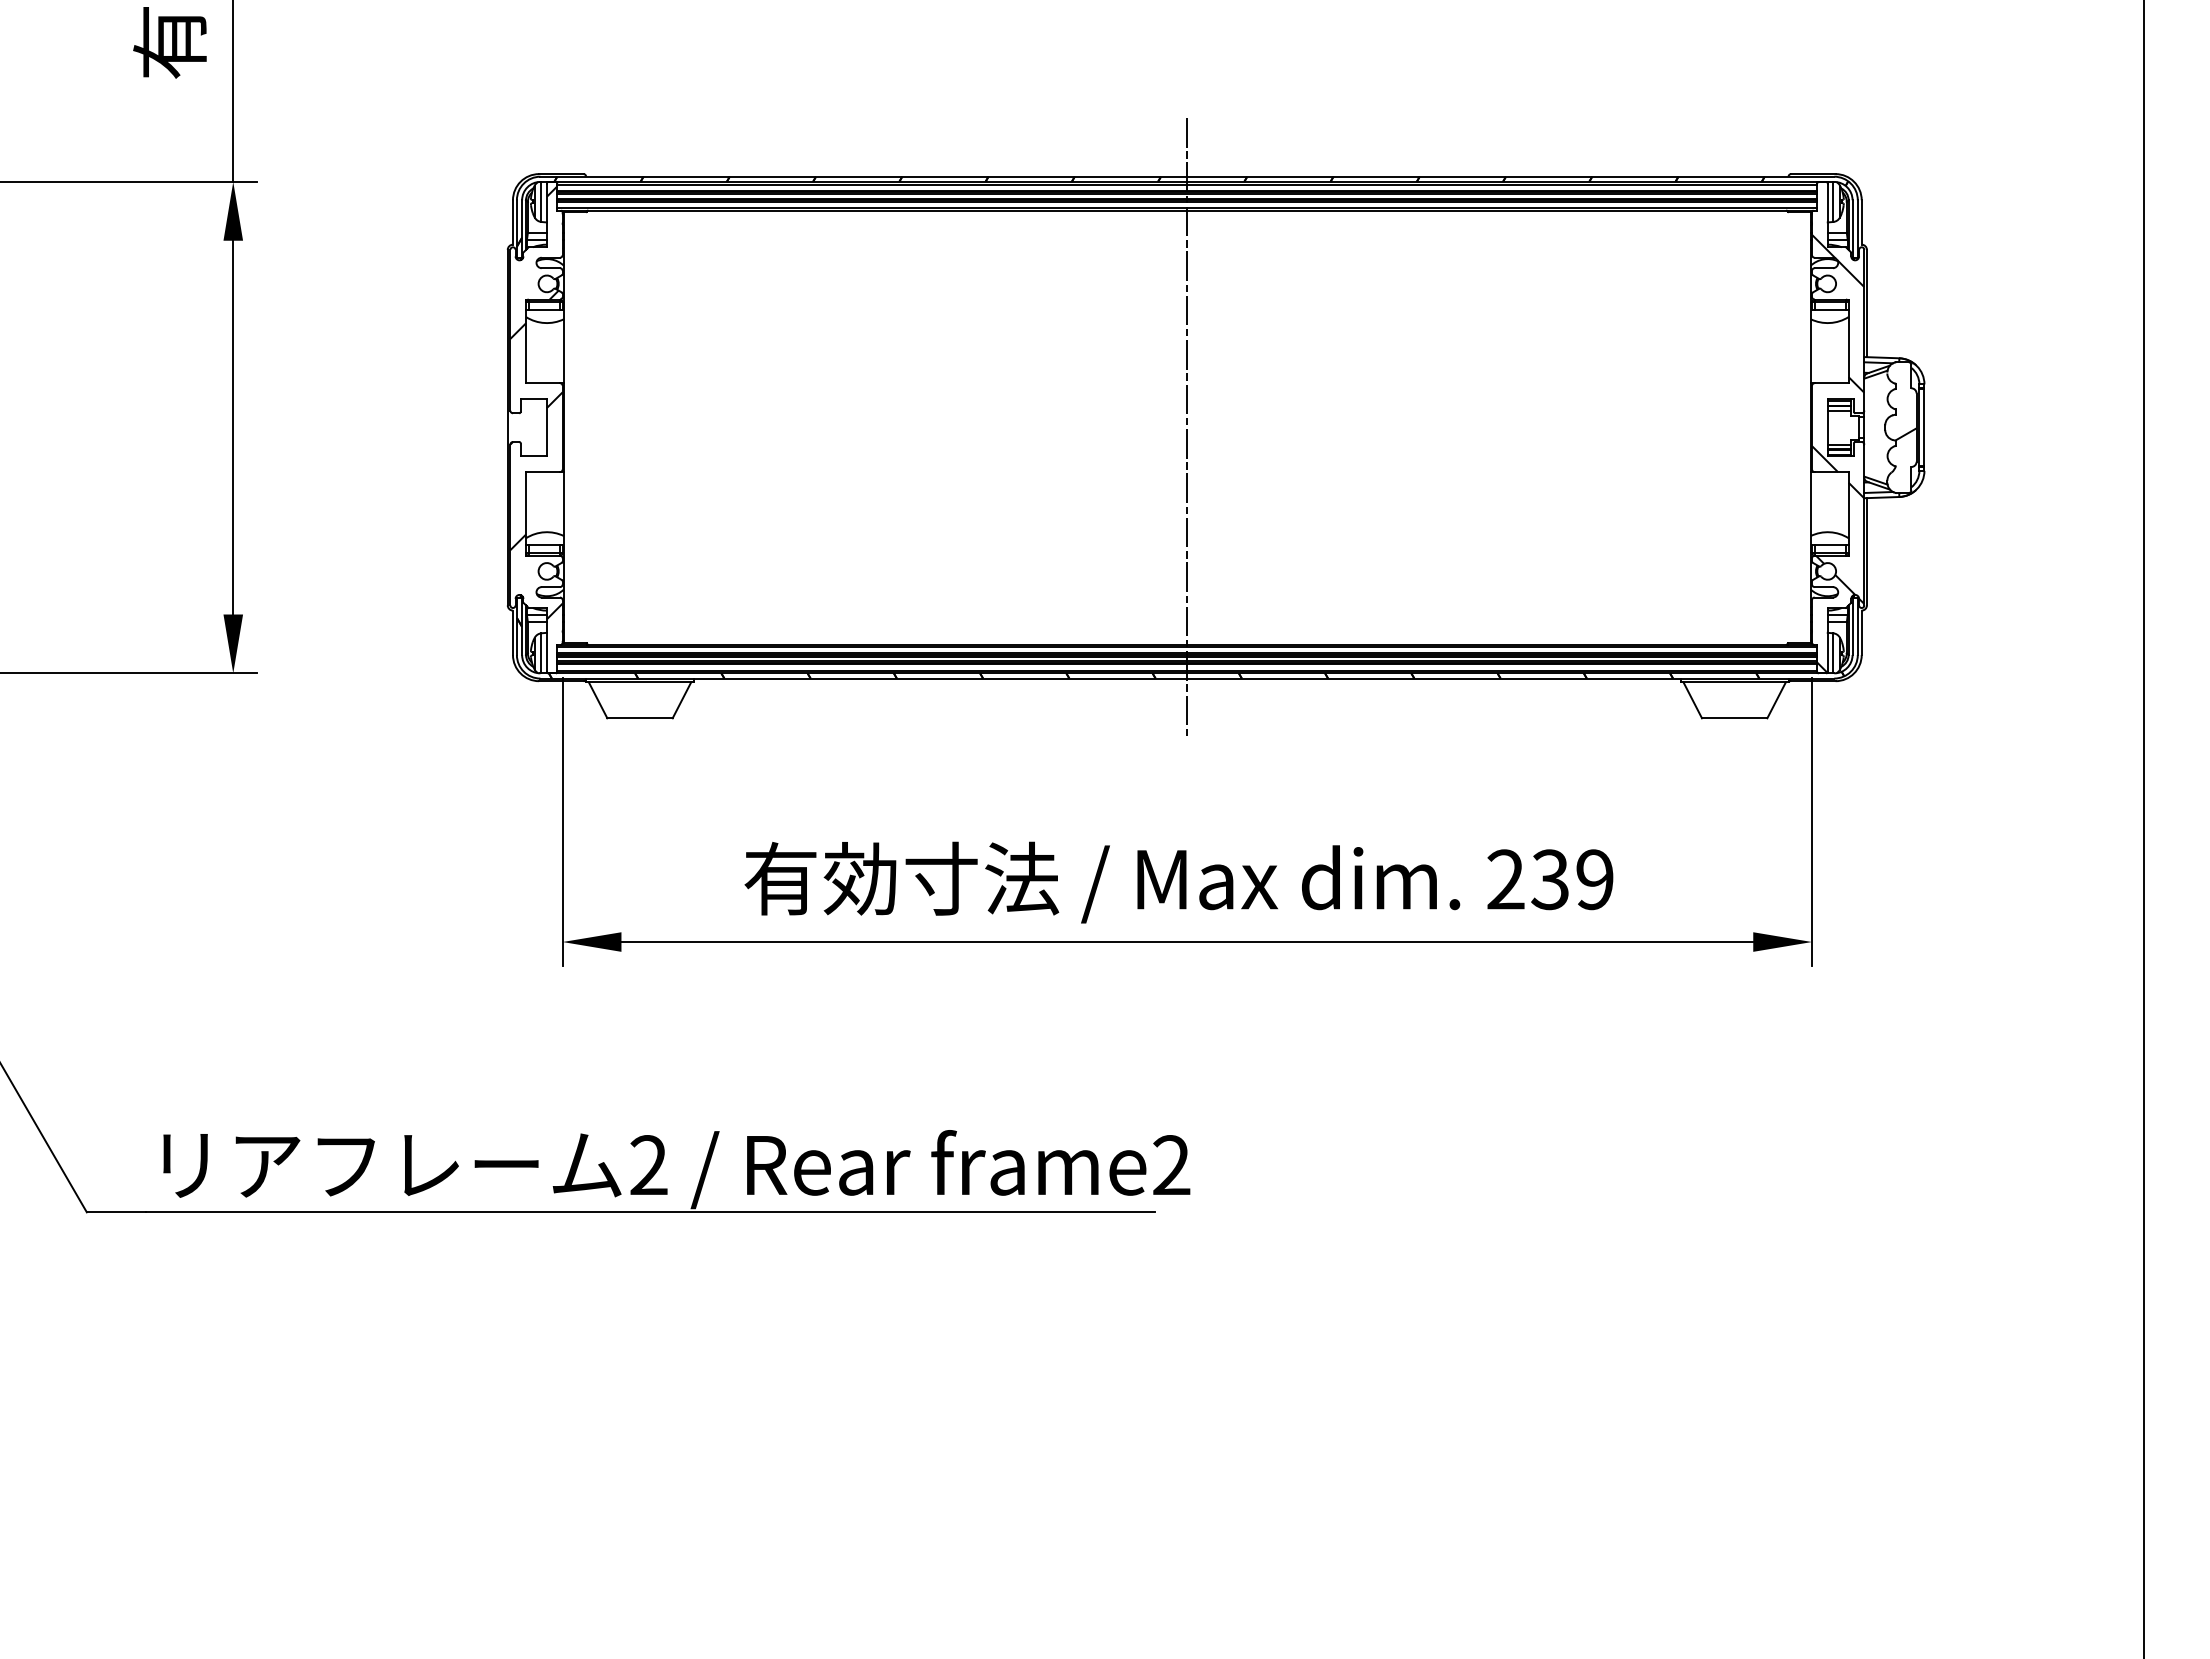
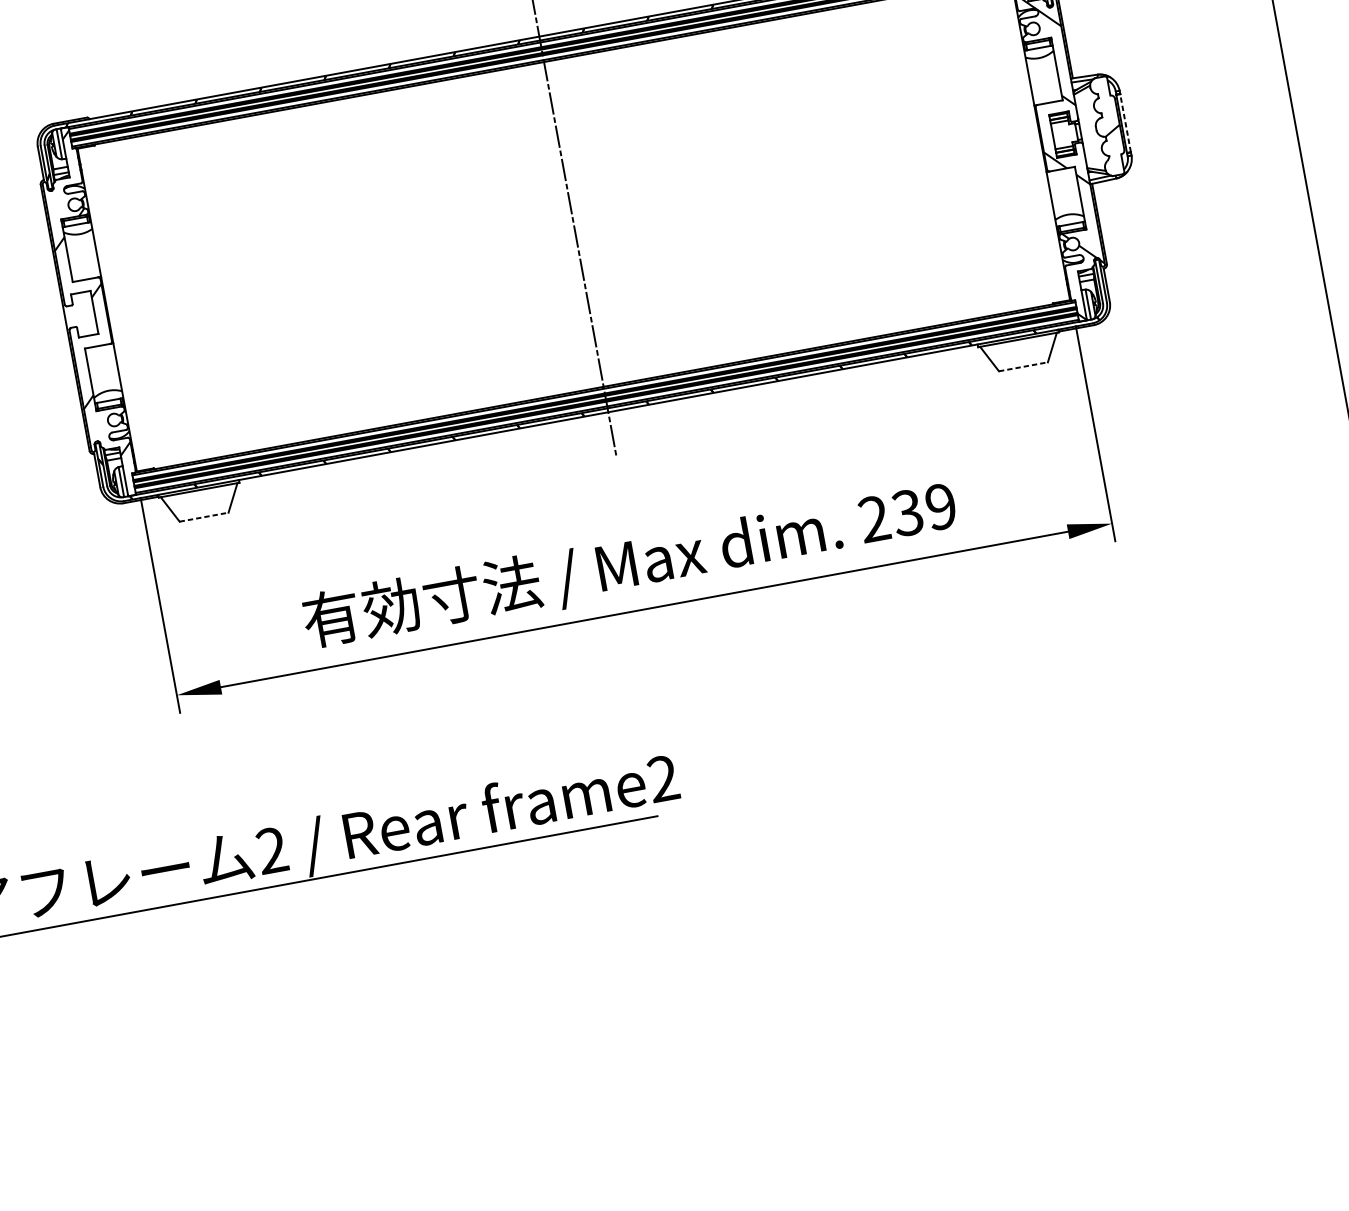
line: (1924, 427) -> (1125, 123), solid -> dashed
line: (640, 718) -> (204, 517), solid -> dashed
line: (1734, 718) -> (1023, 366), solid -> dashed

